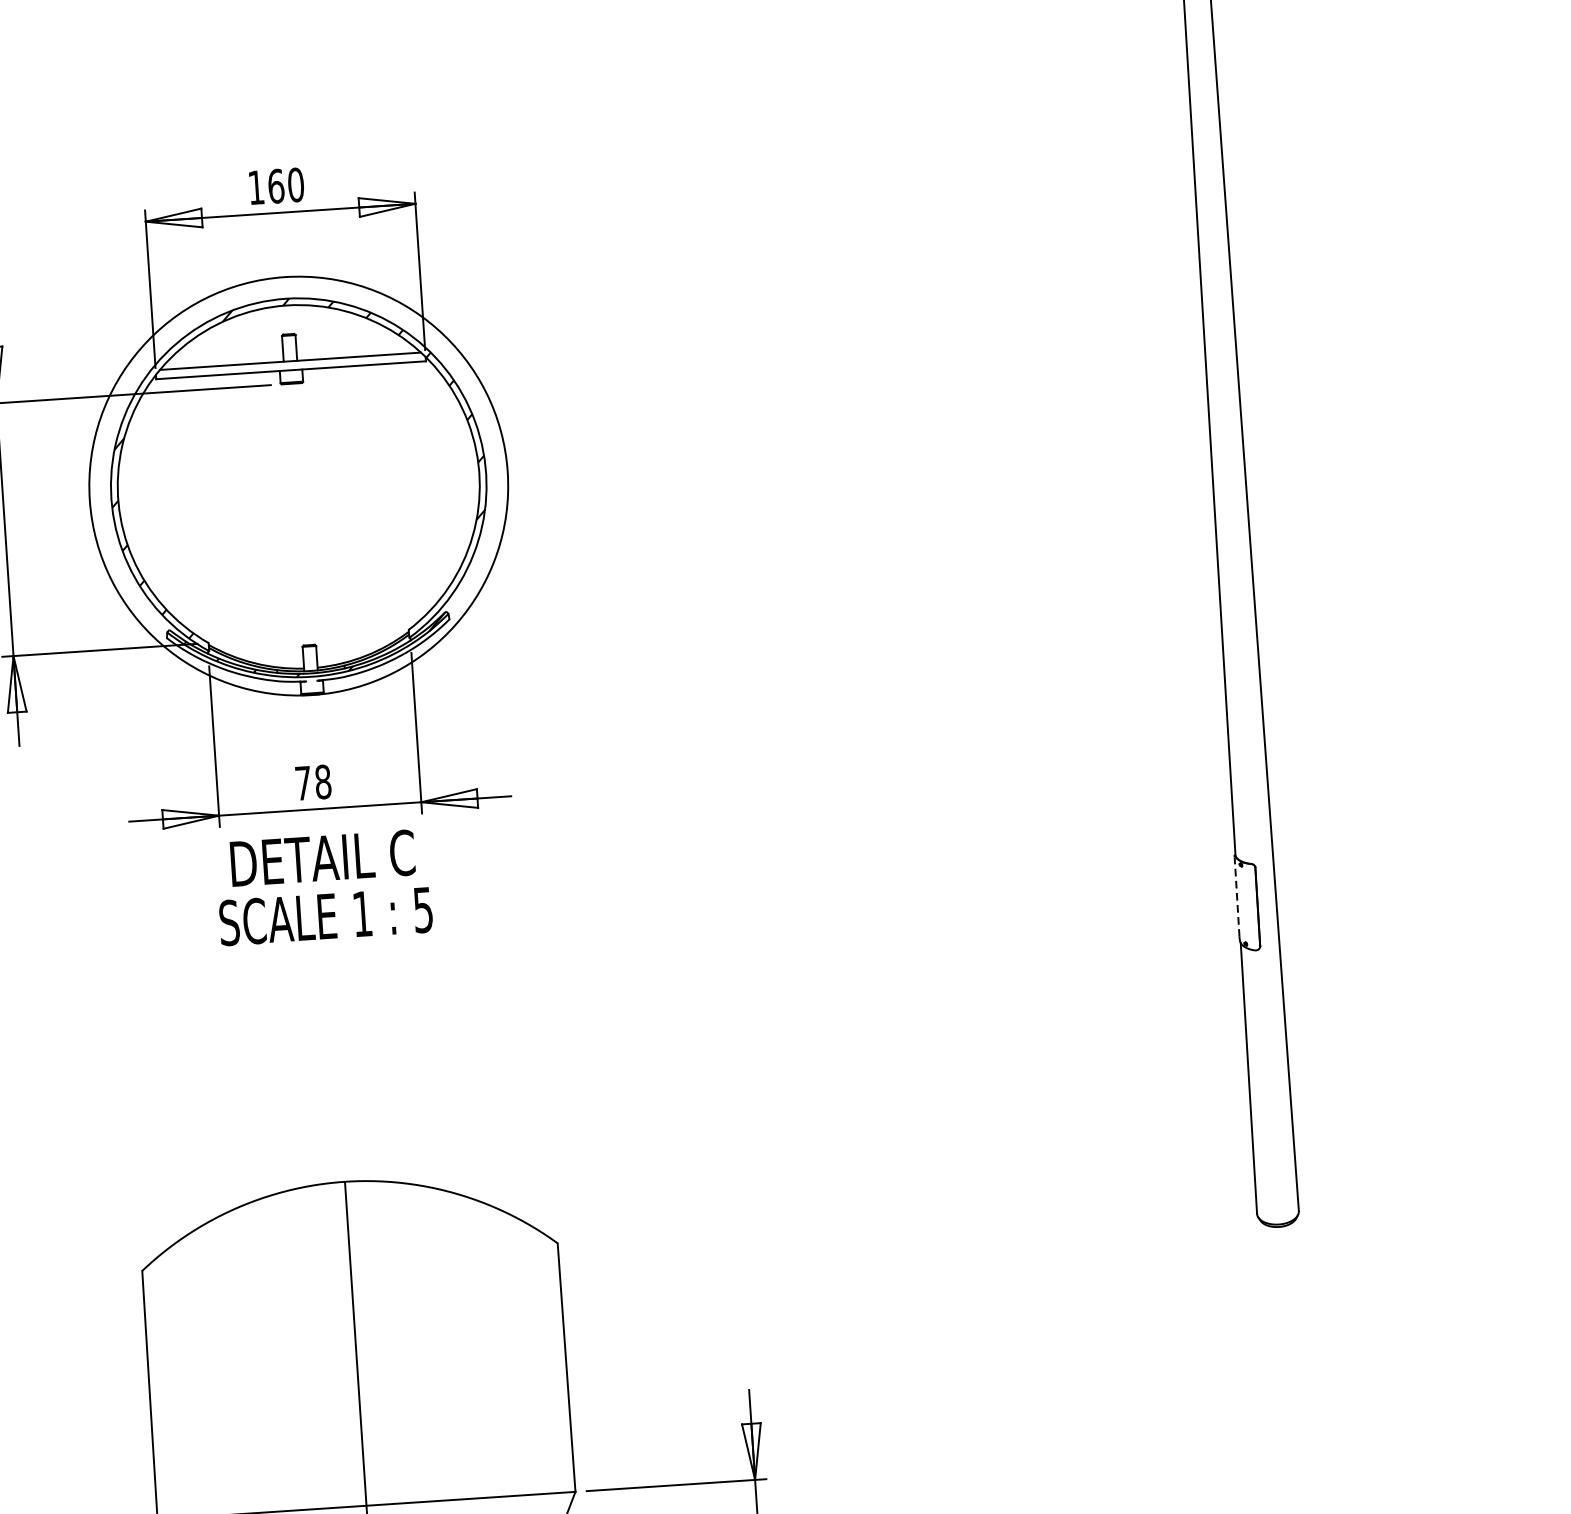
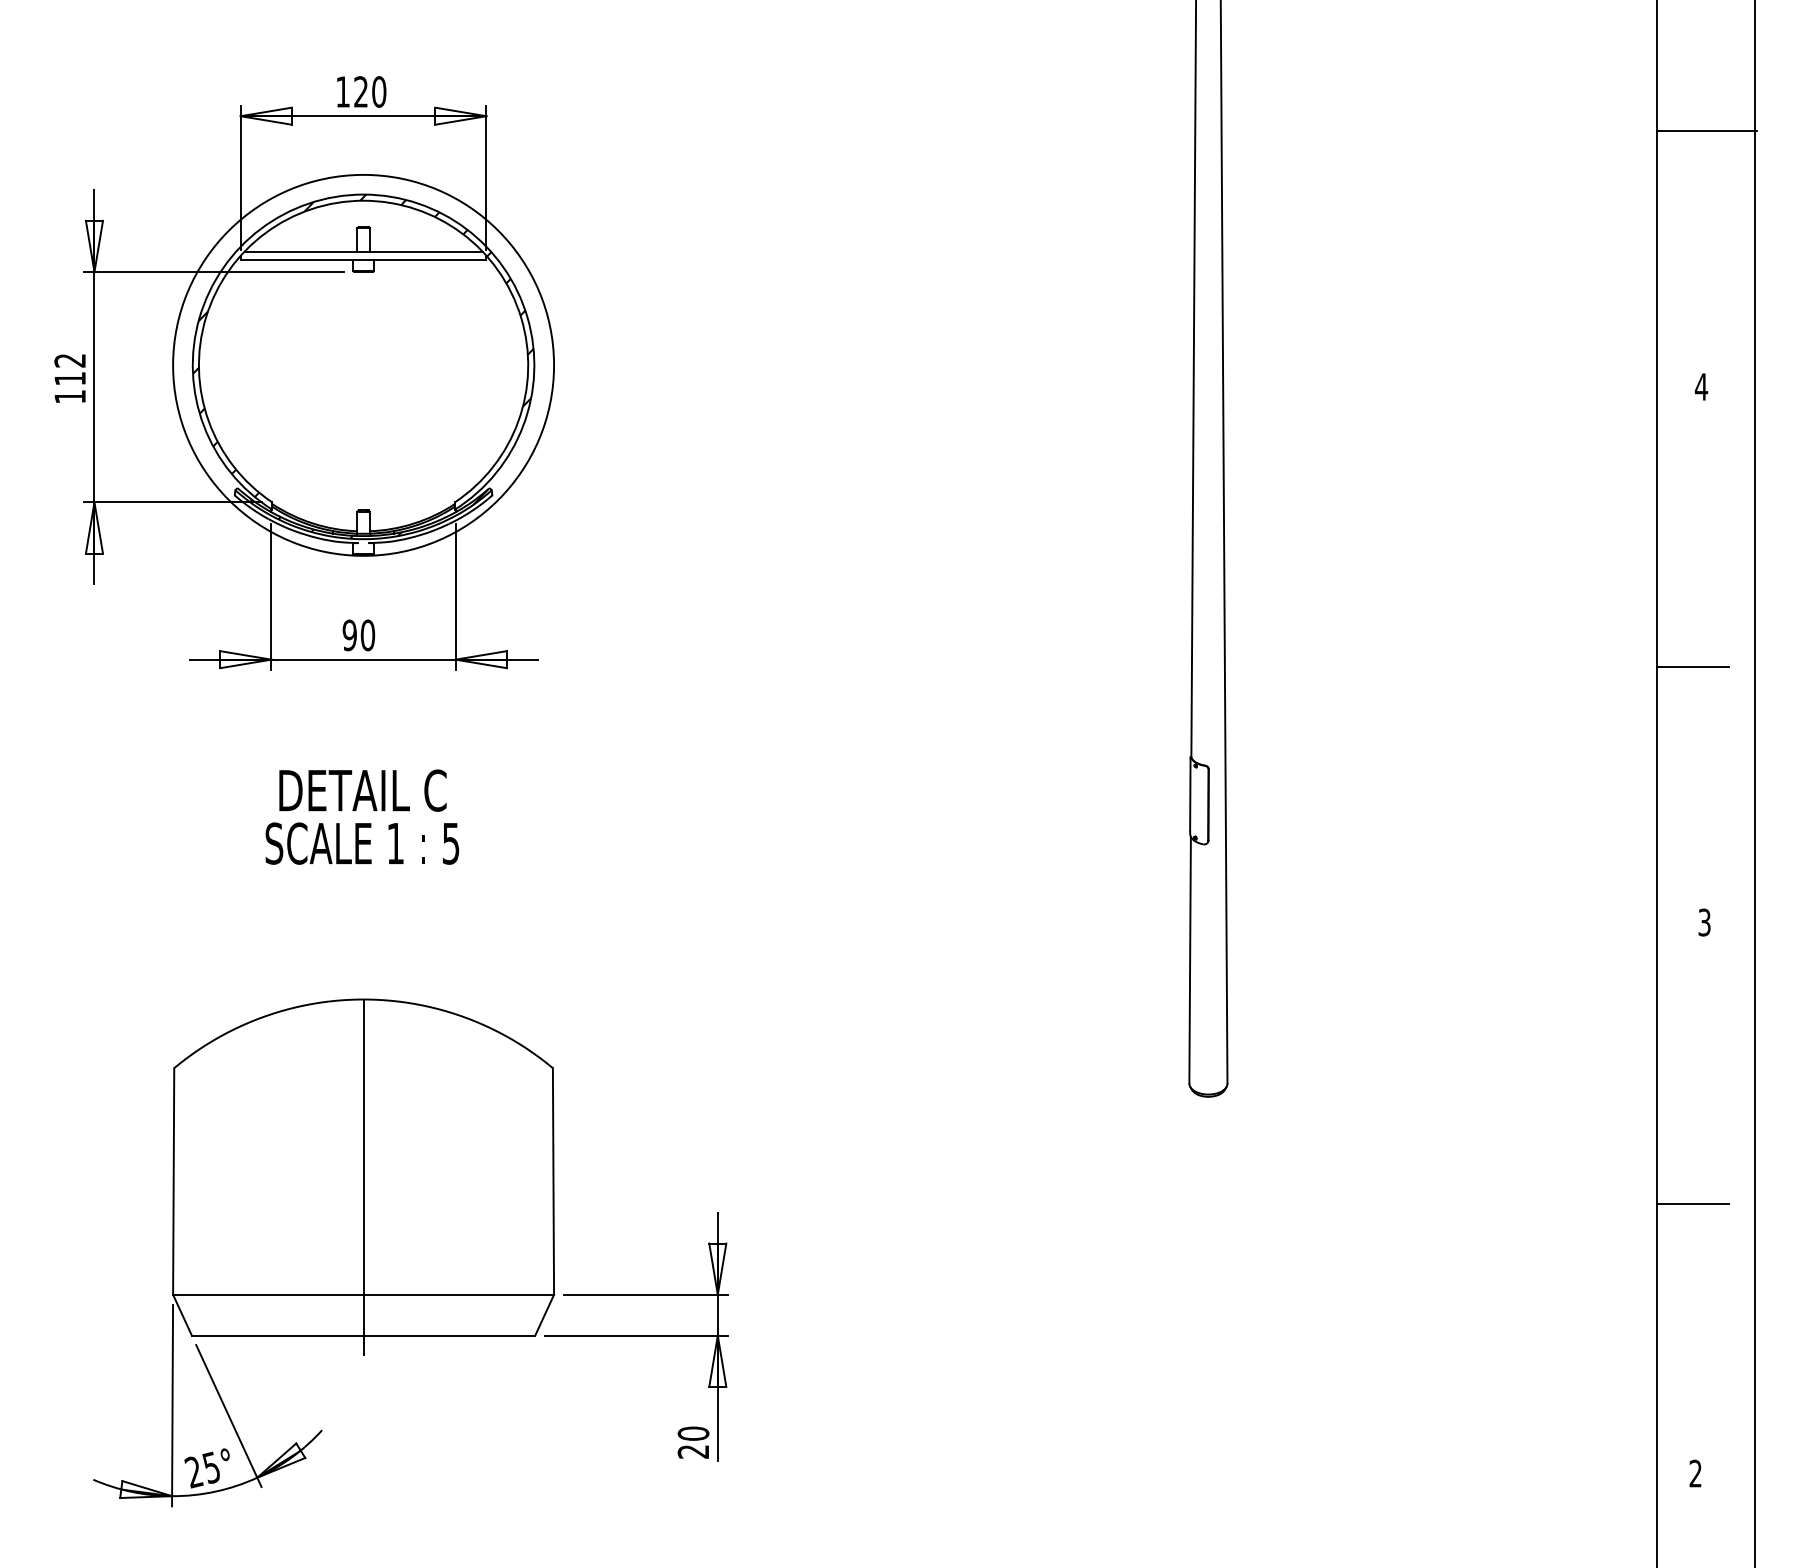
text: (276, 185) -> (361, 91), 160 -> 120
text: (312, 782) -> (358, 635), 78 -> 90
text: (324, 886) -> (362, 816), moved
line: (1237, 896) -> (1190, 794), dashed -> solid

